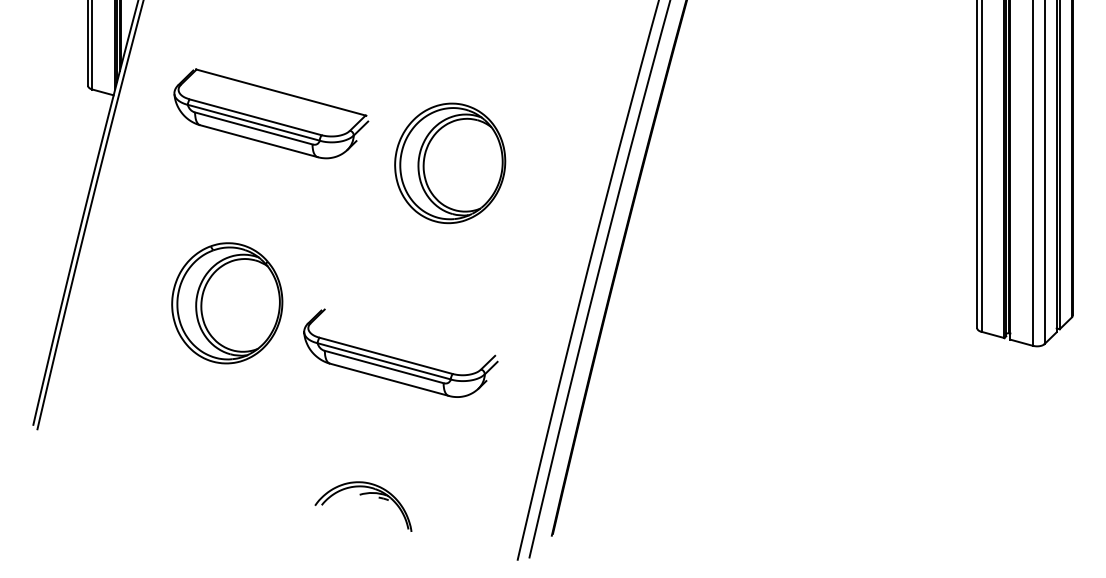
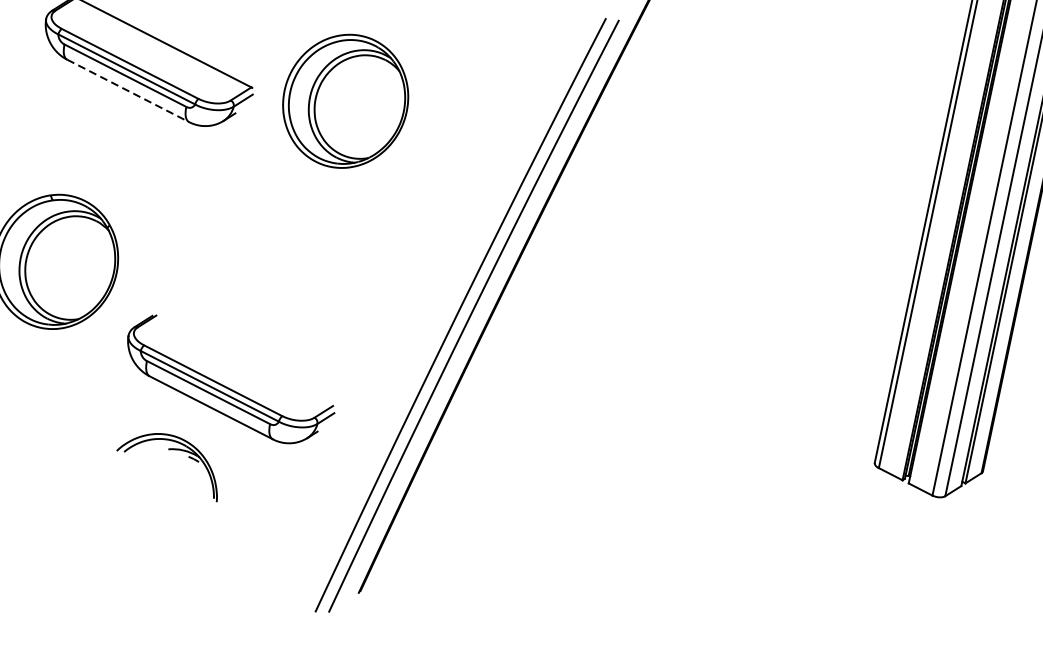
line: (258, 141) -> (127, 91), solid -> dashed
part: (450, 163) -> (345, 101), moved
part: (400, 352) -> (229, 380), moved
part: (361, 495) -> (170, 450), moved

